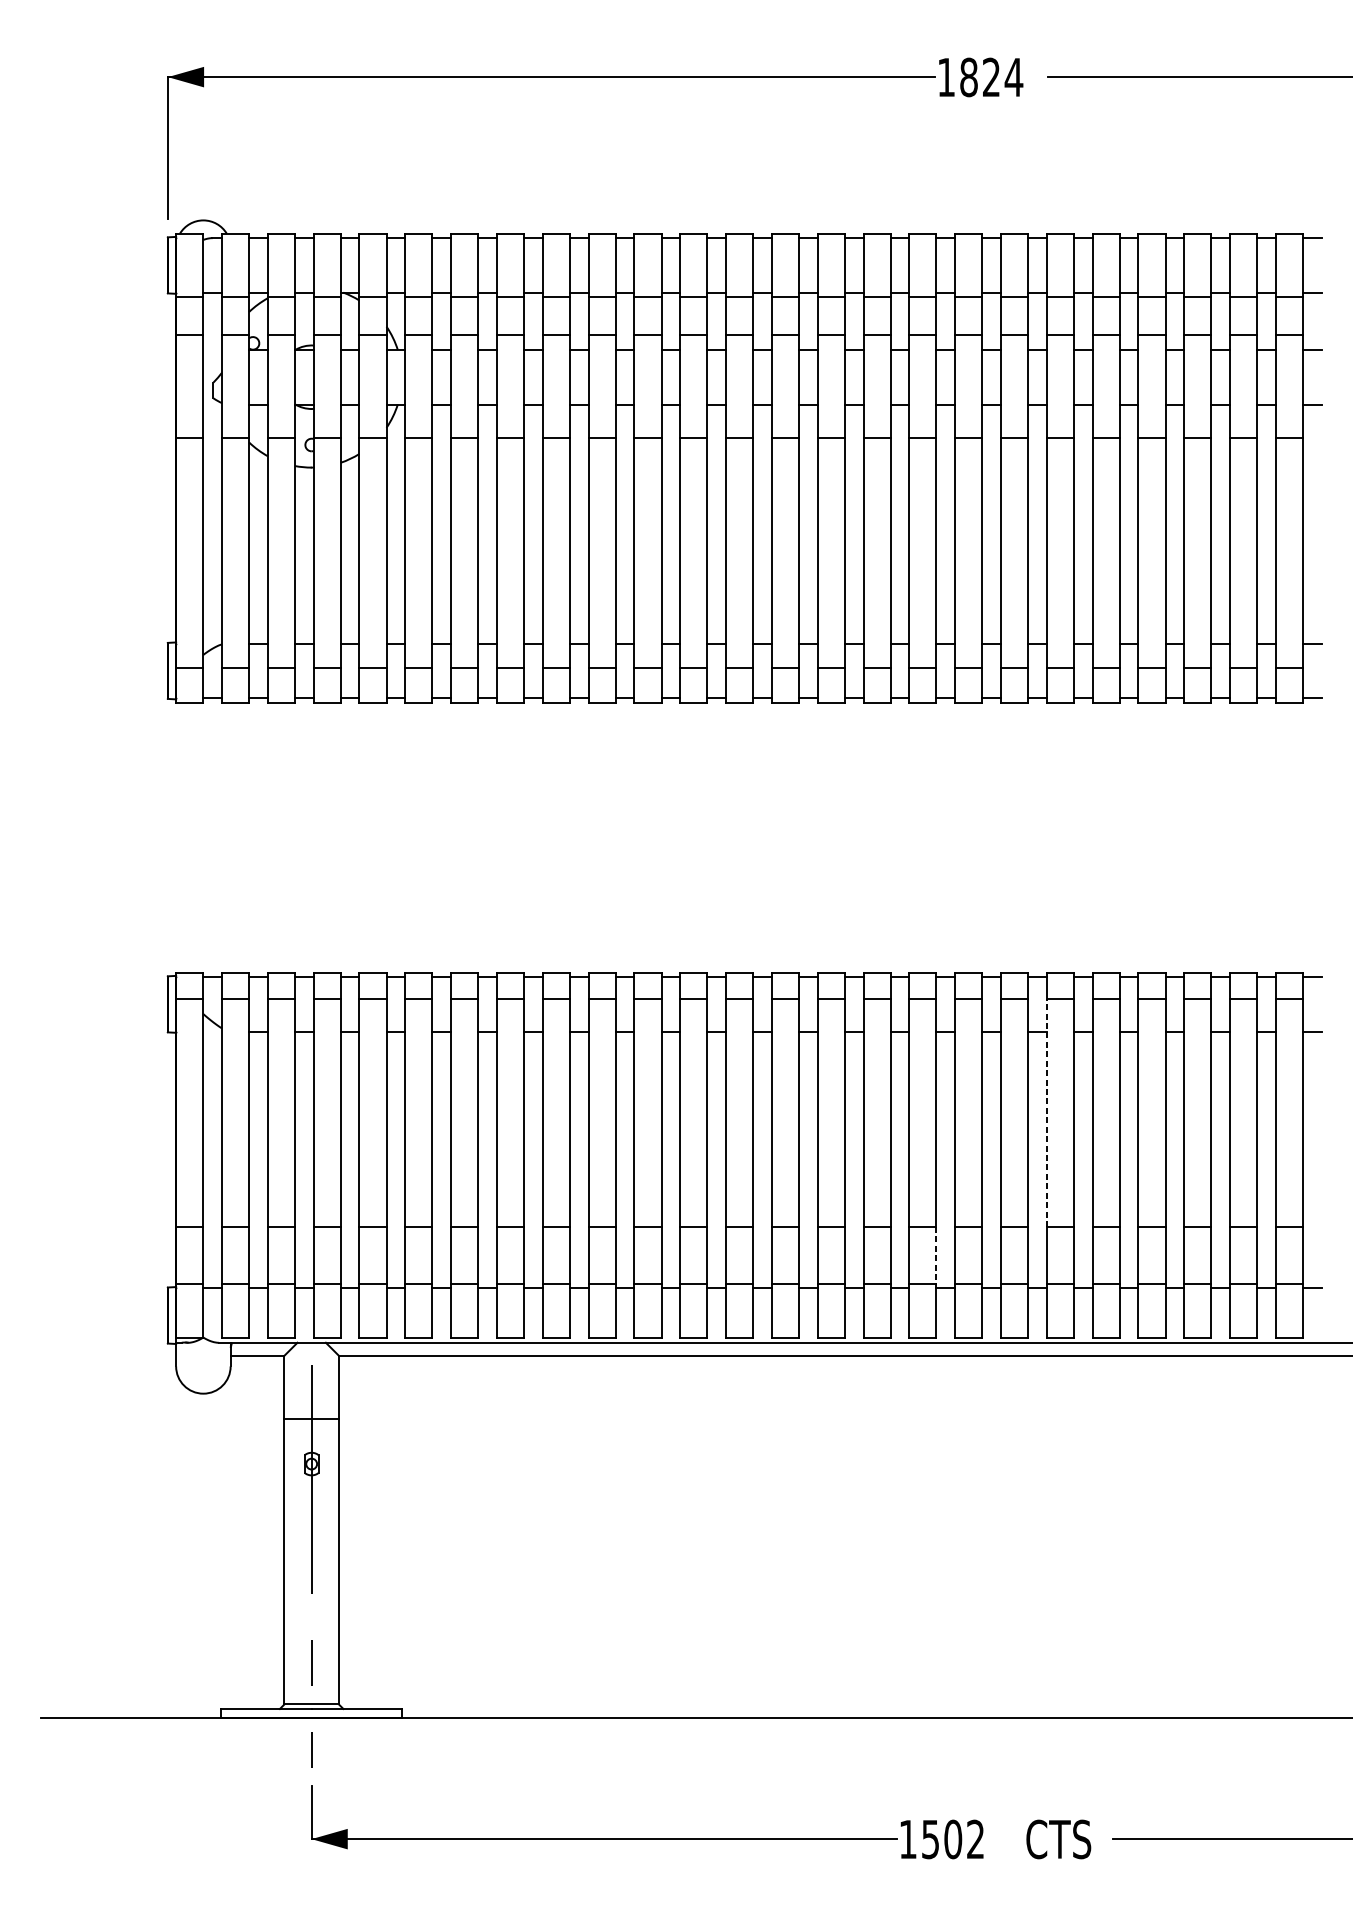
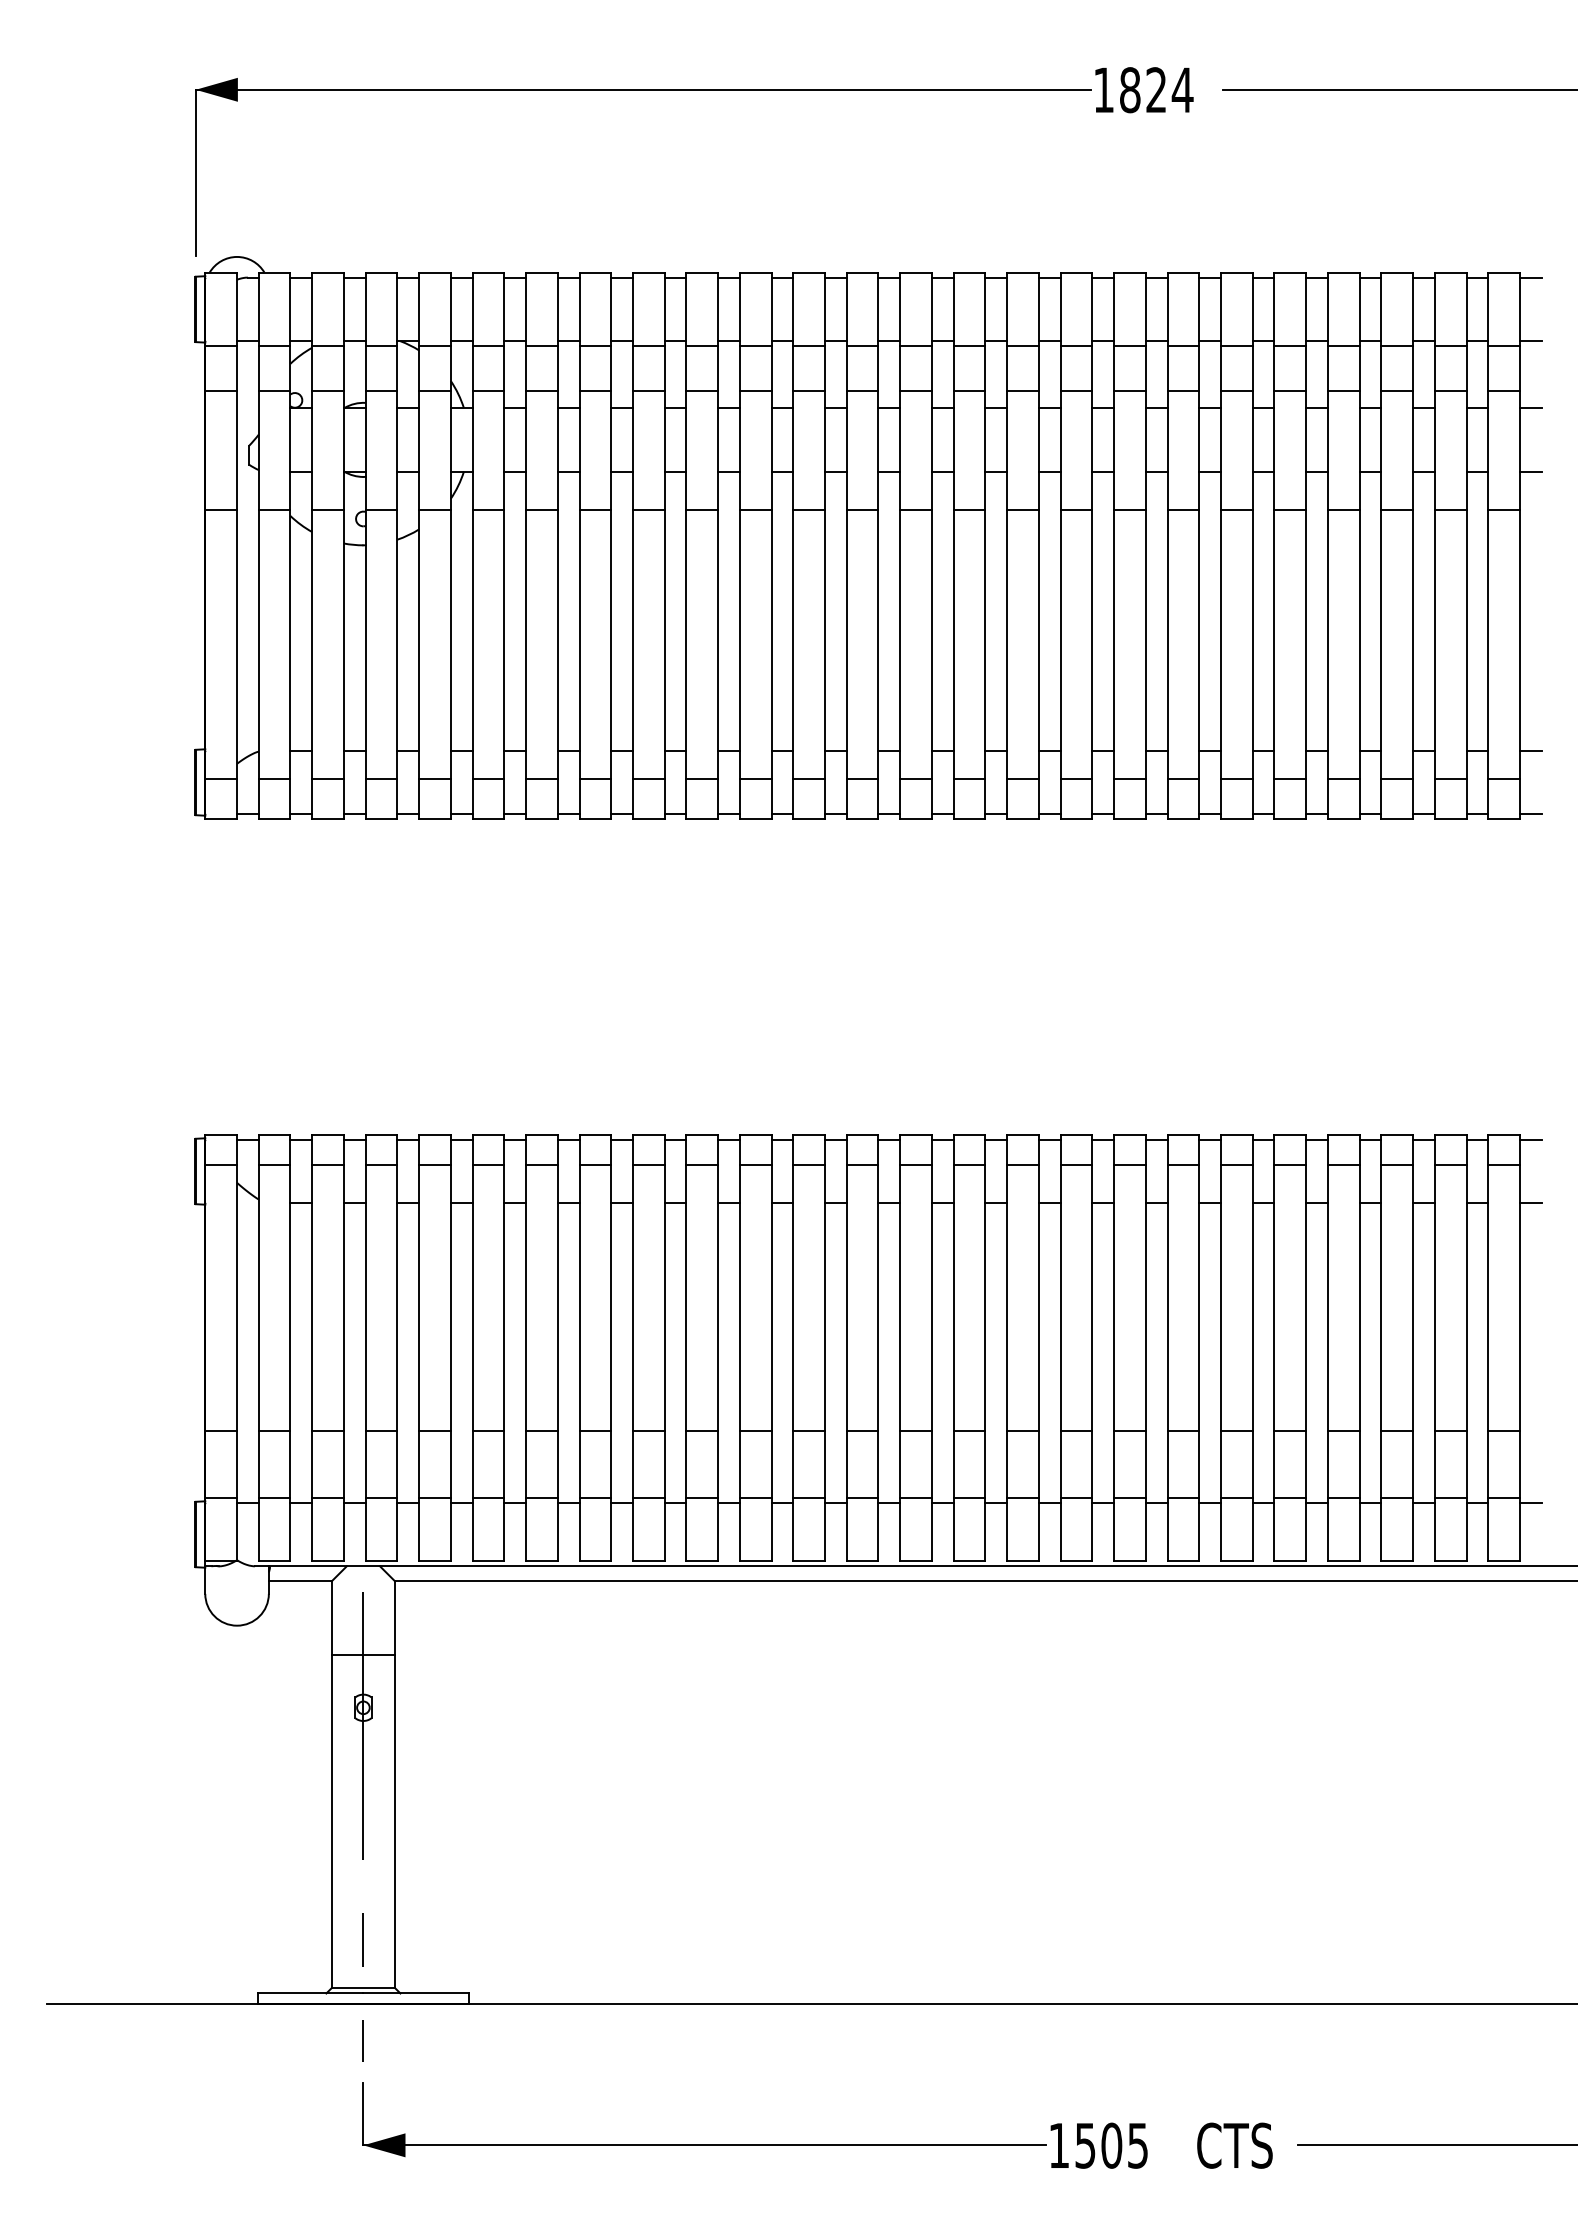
line: (1047, 1113) -> (1221, 1298), dashed -> solid
line: (936, 1255) -> (1092, 1464), dashed -> solid
text: (975, 1839) -> (1137, 2145), 1502 -> 1505

